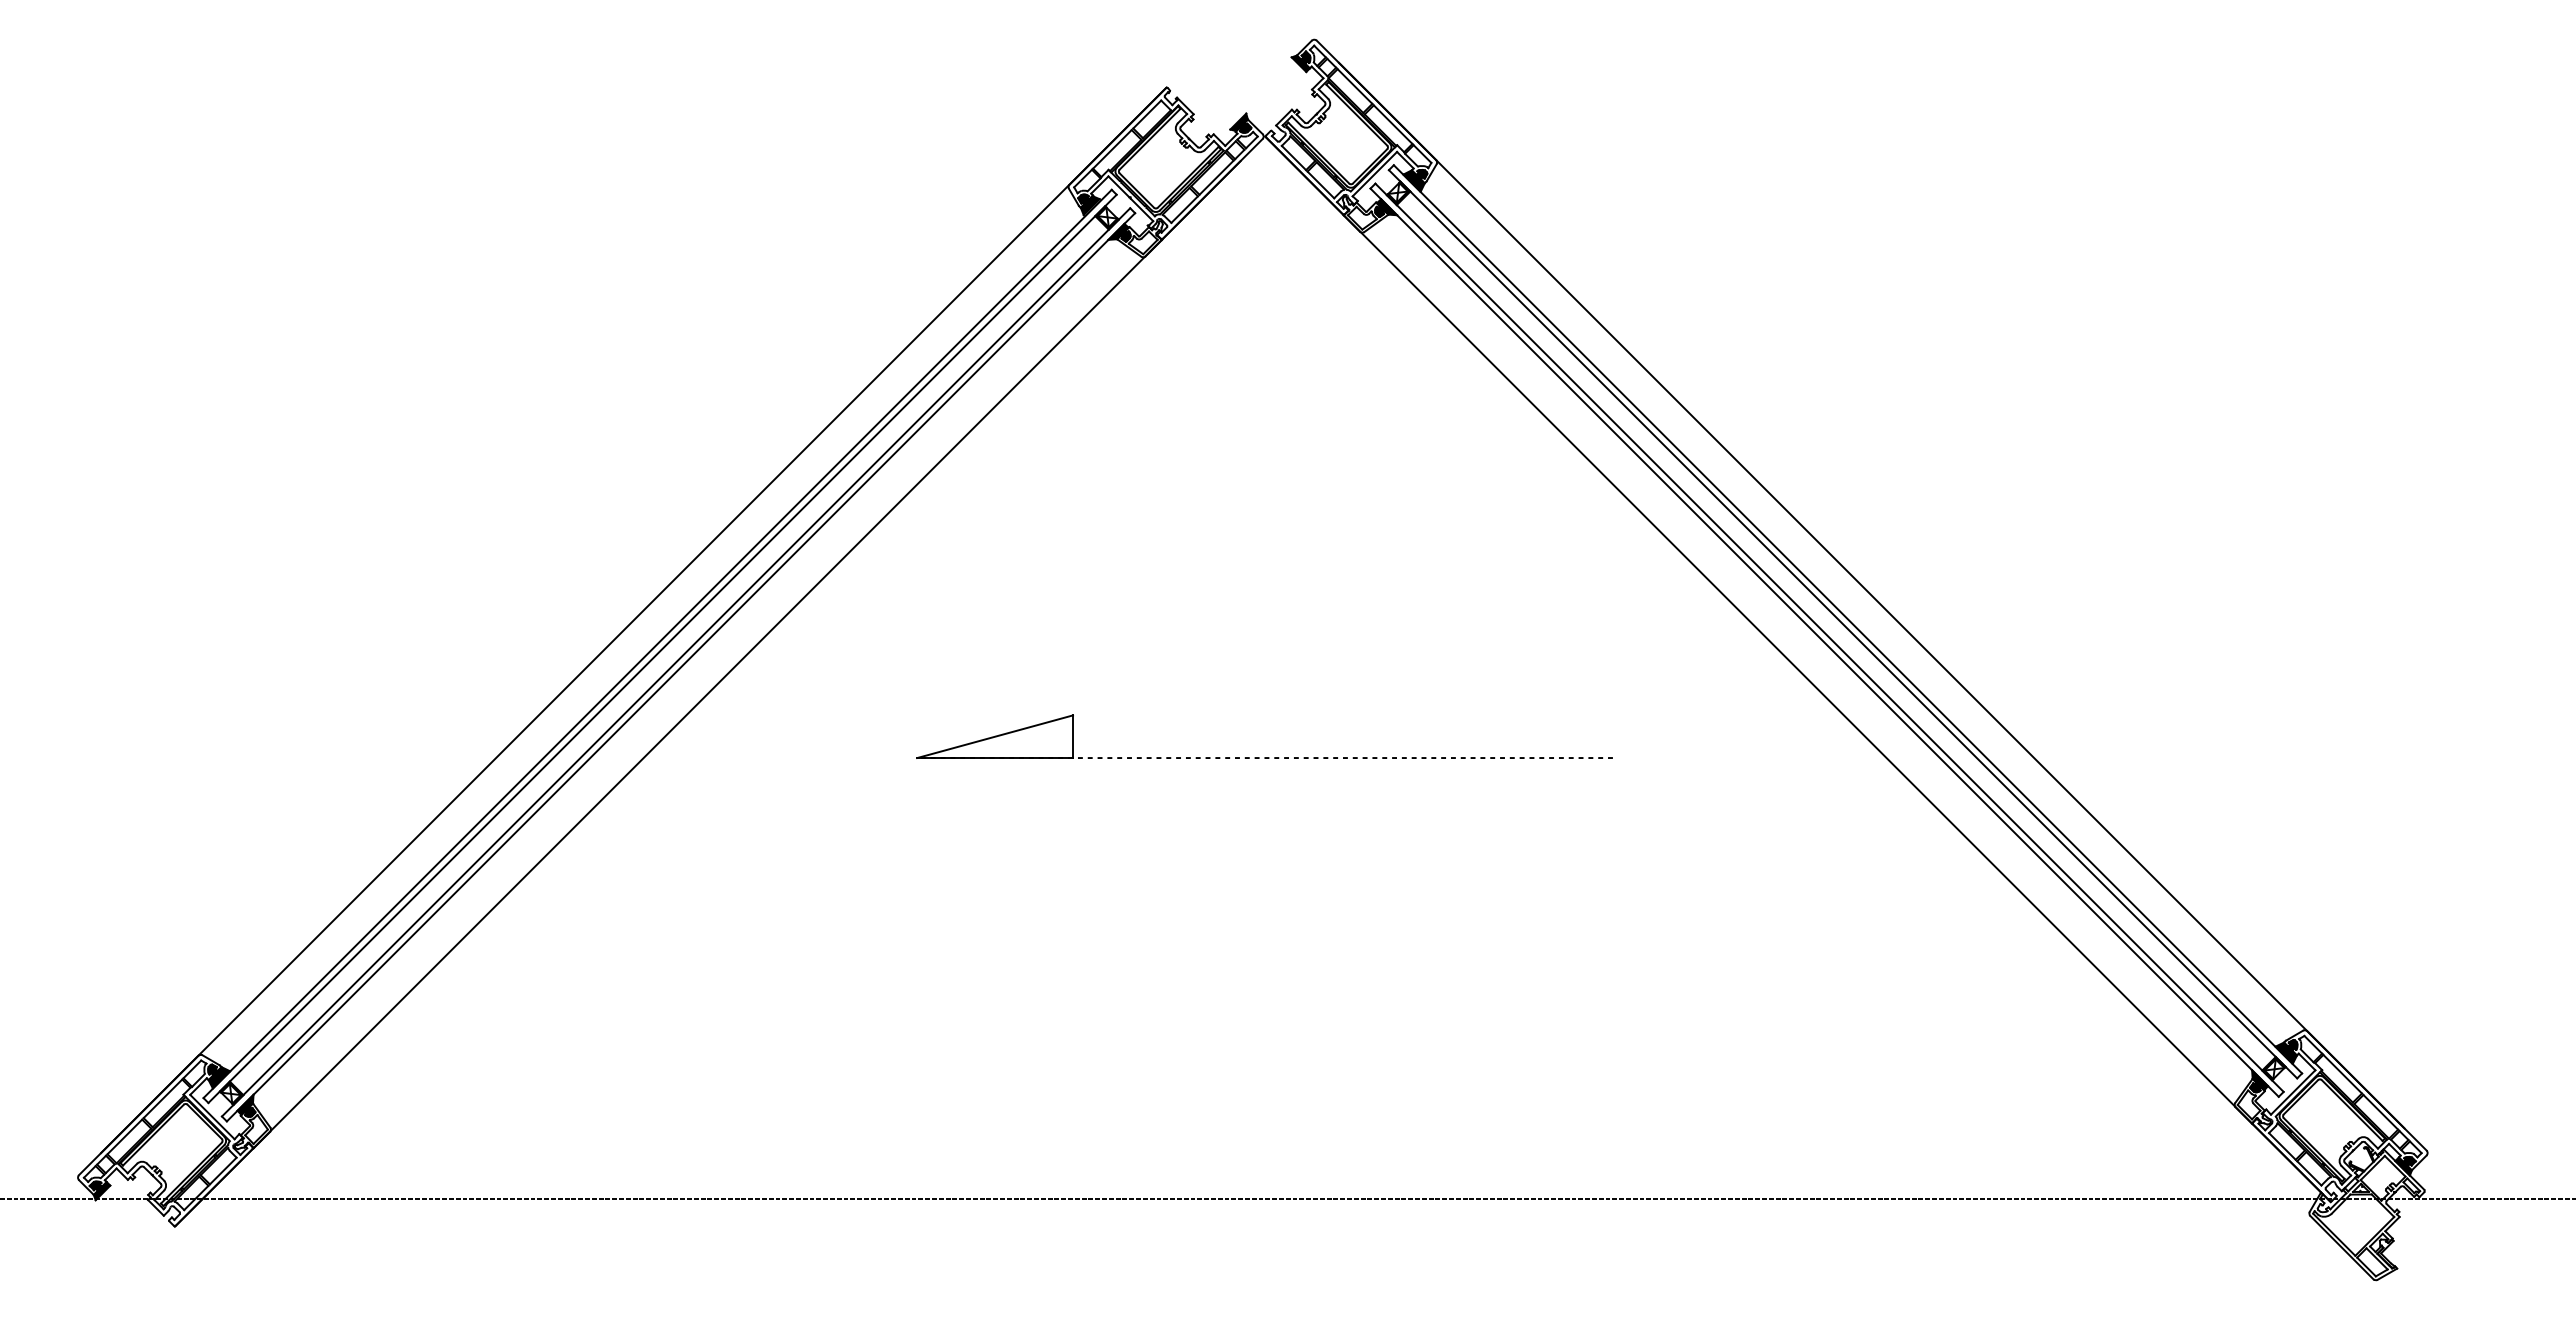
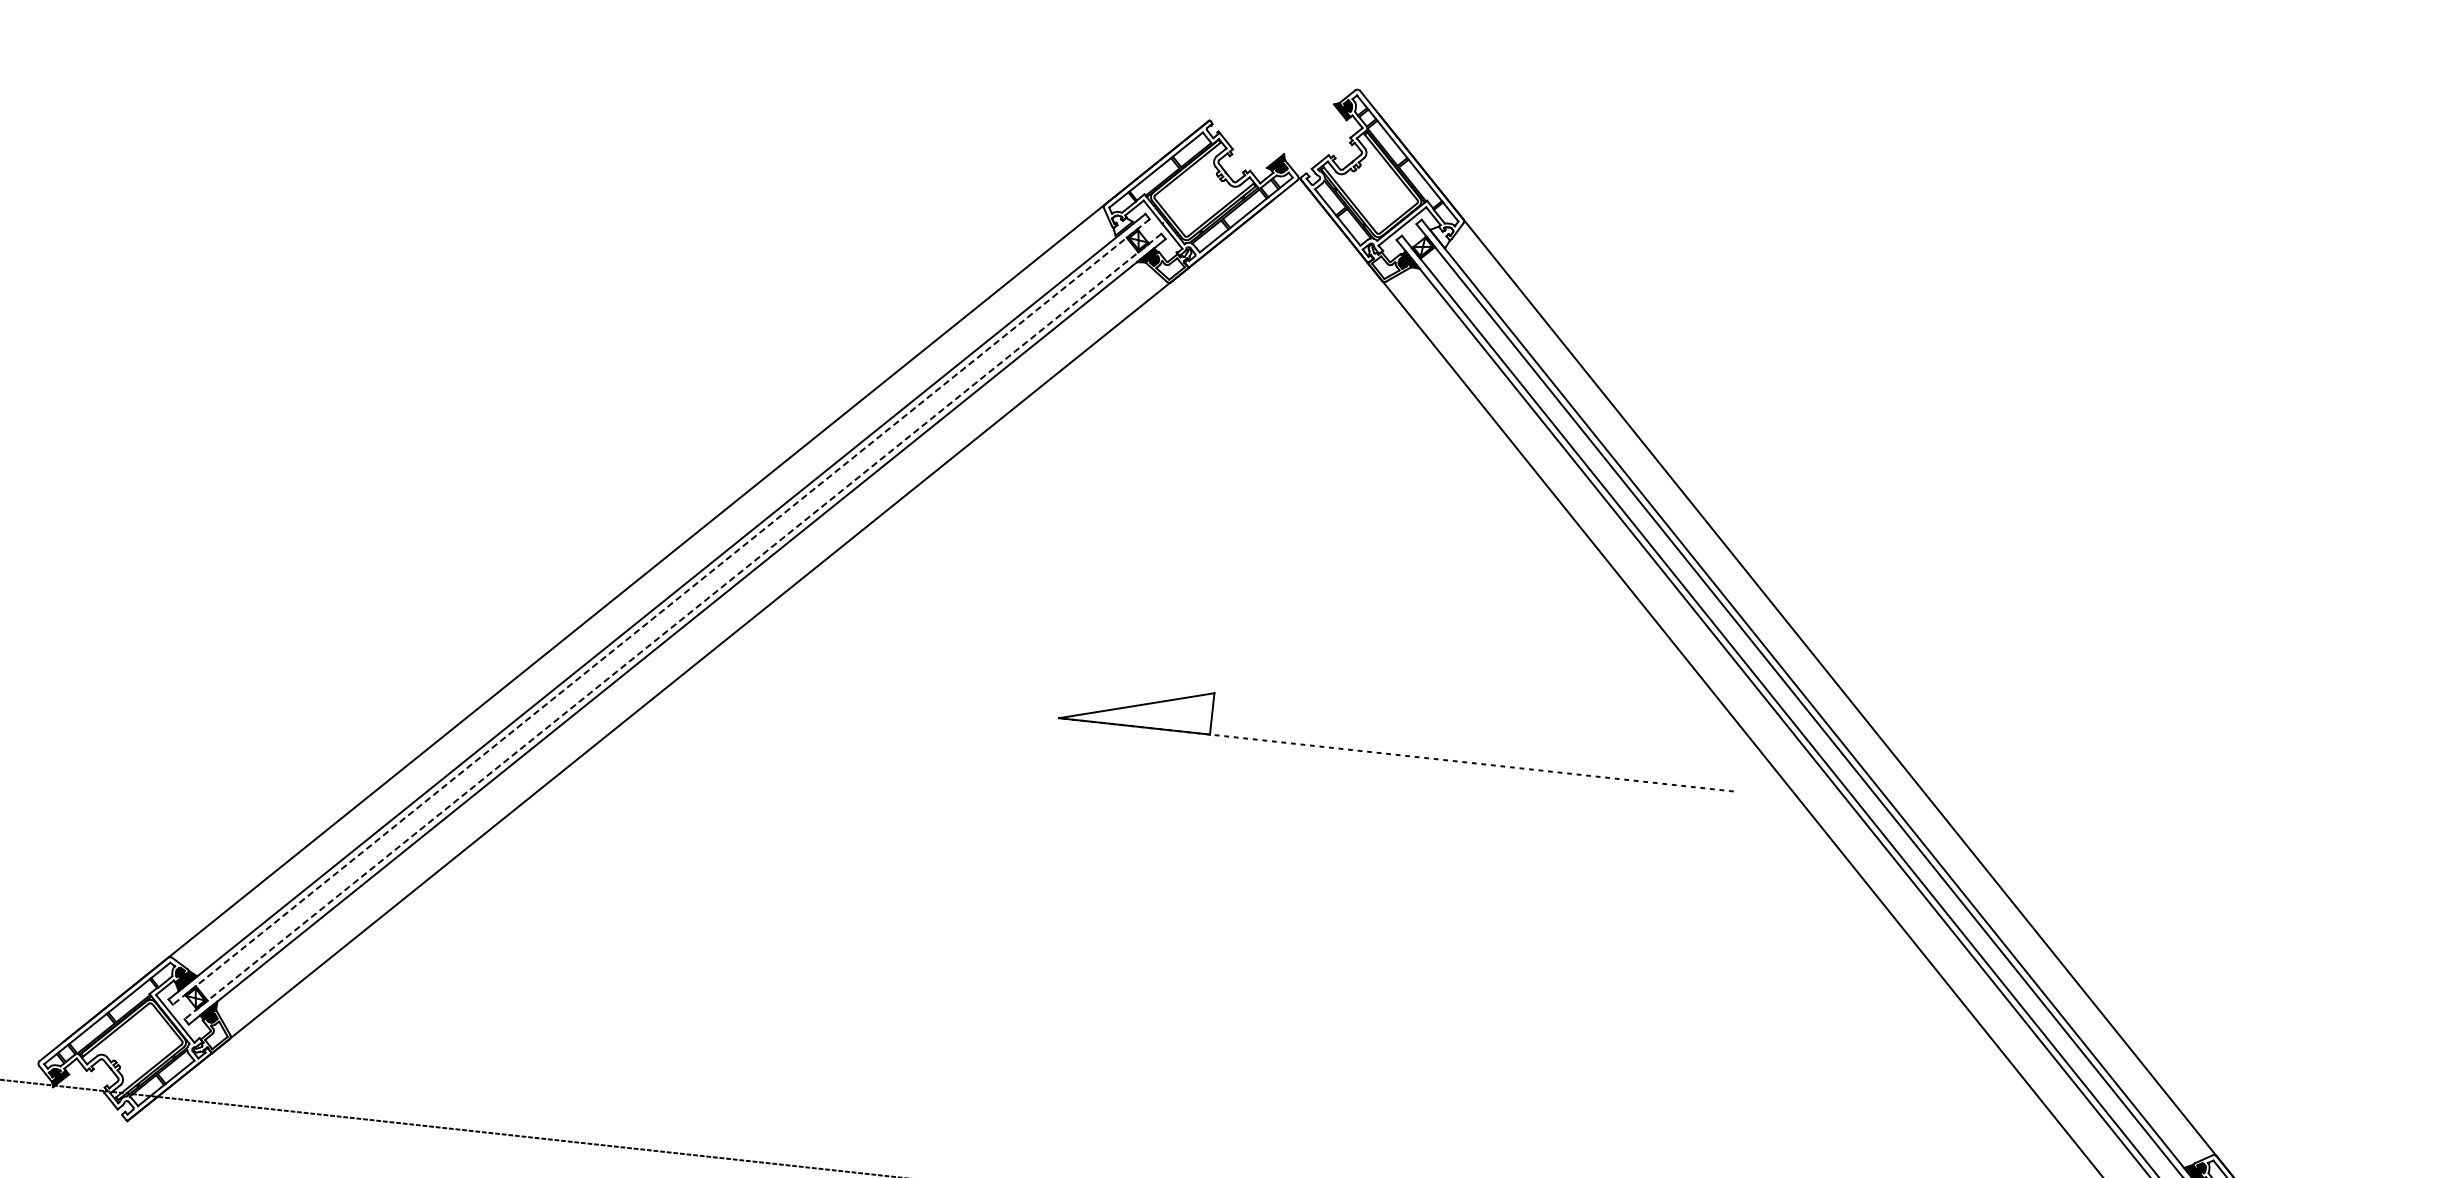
fill: (1415, 180) -> (1441, 236), removed
fill: (1088, 204) -> (1121, 225), removed
line: (662, 649) -> (661, 612), solid -> dashed
line: (675, 662) -> (672, 626), solid -> dashed
part: (1264, 757) -> (1395, 754), moved

